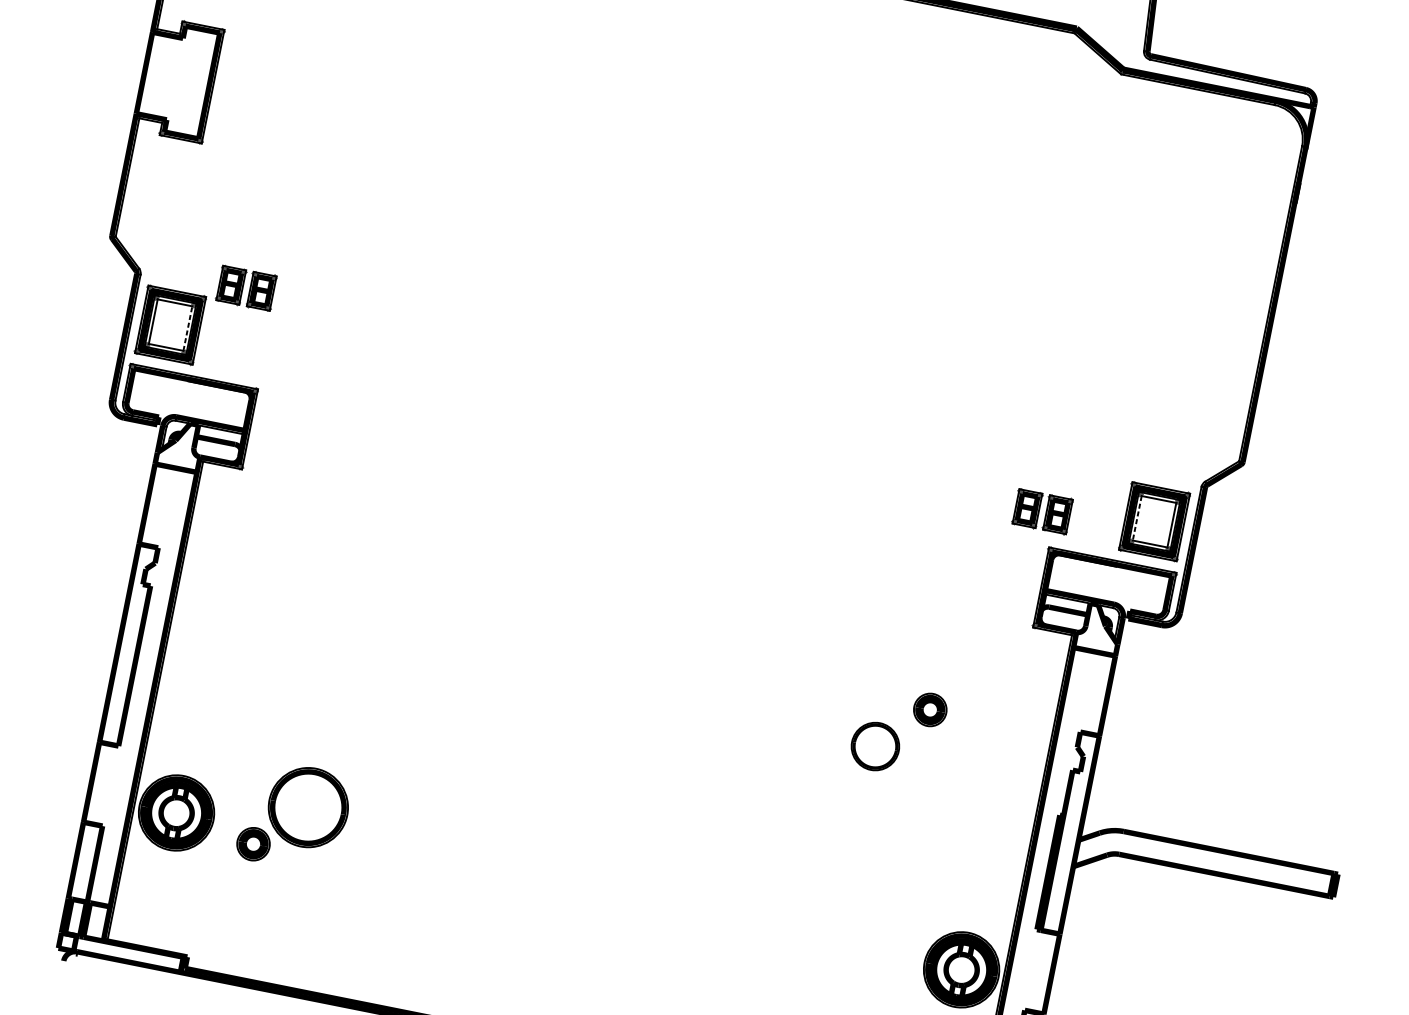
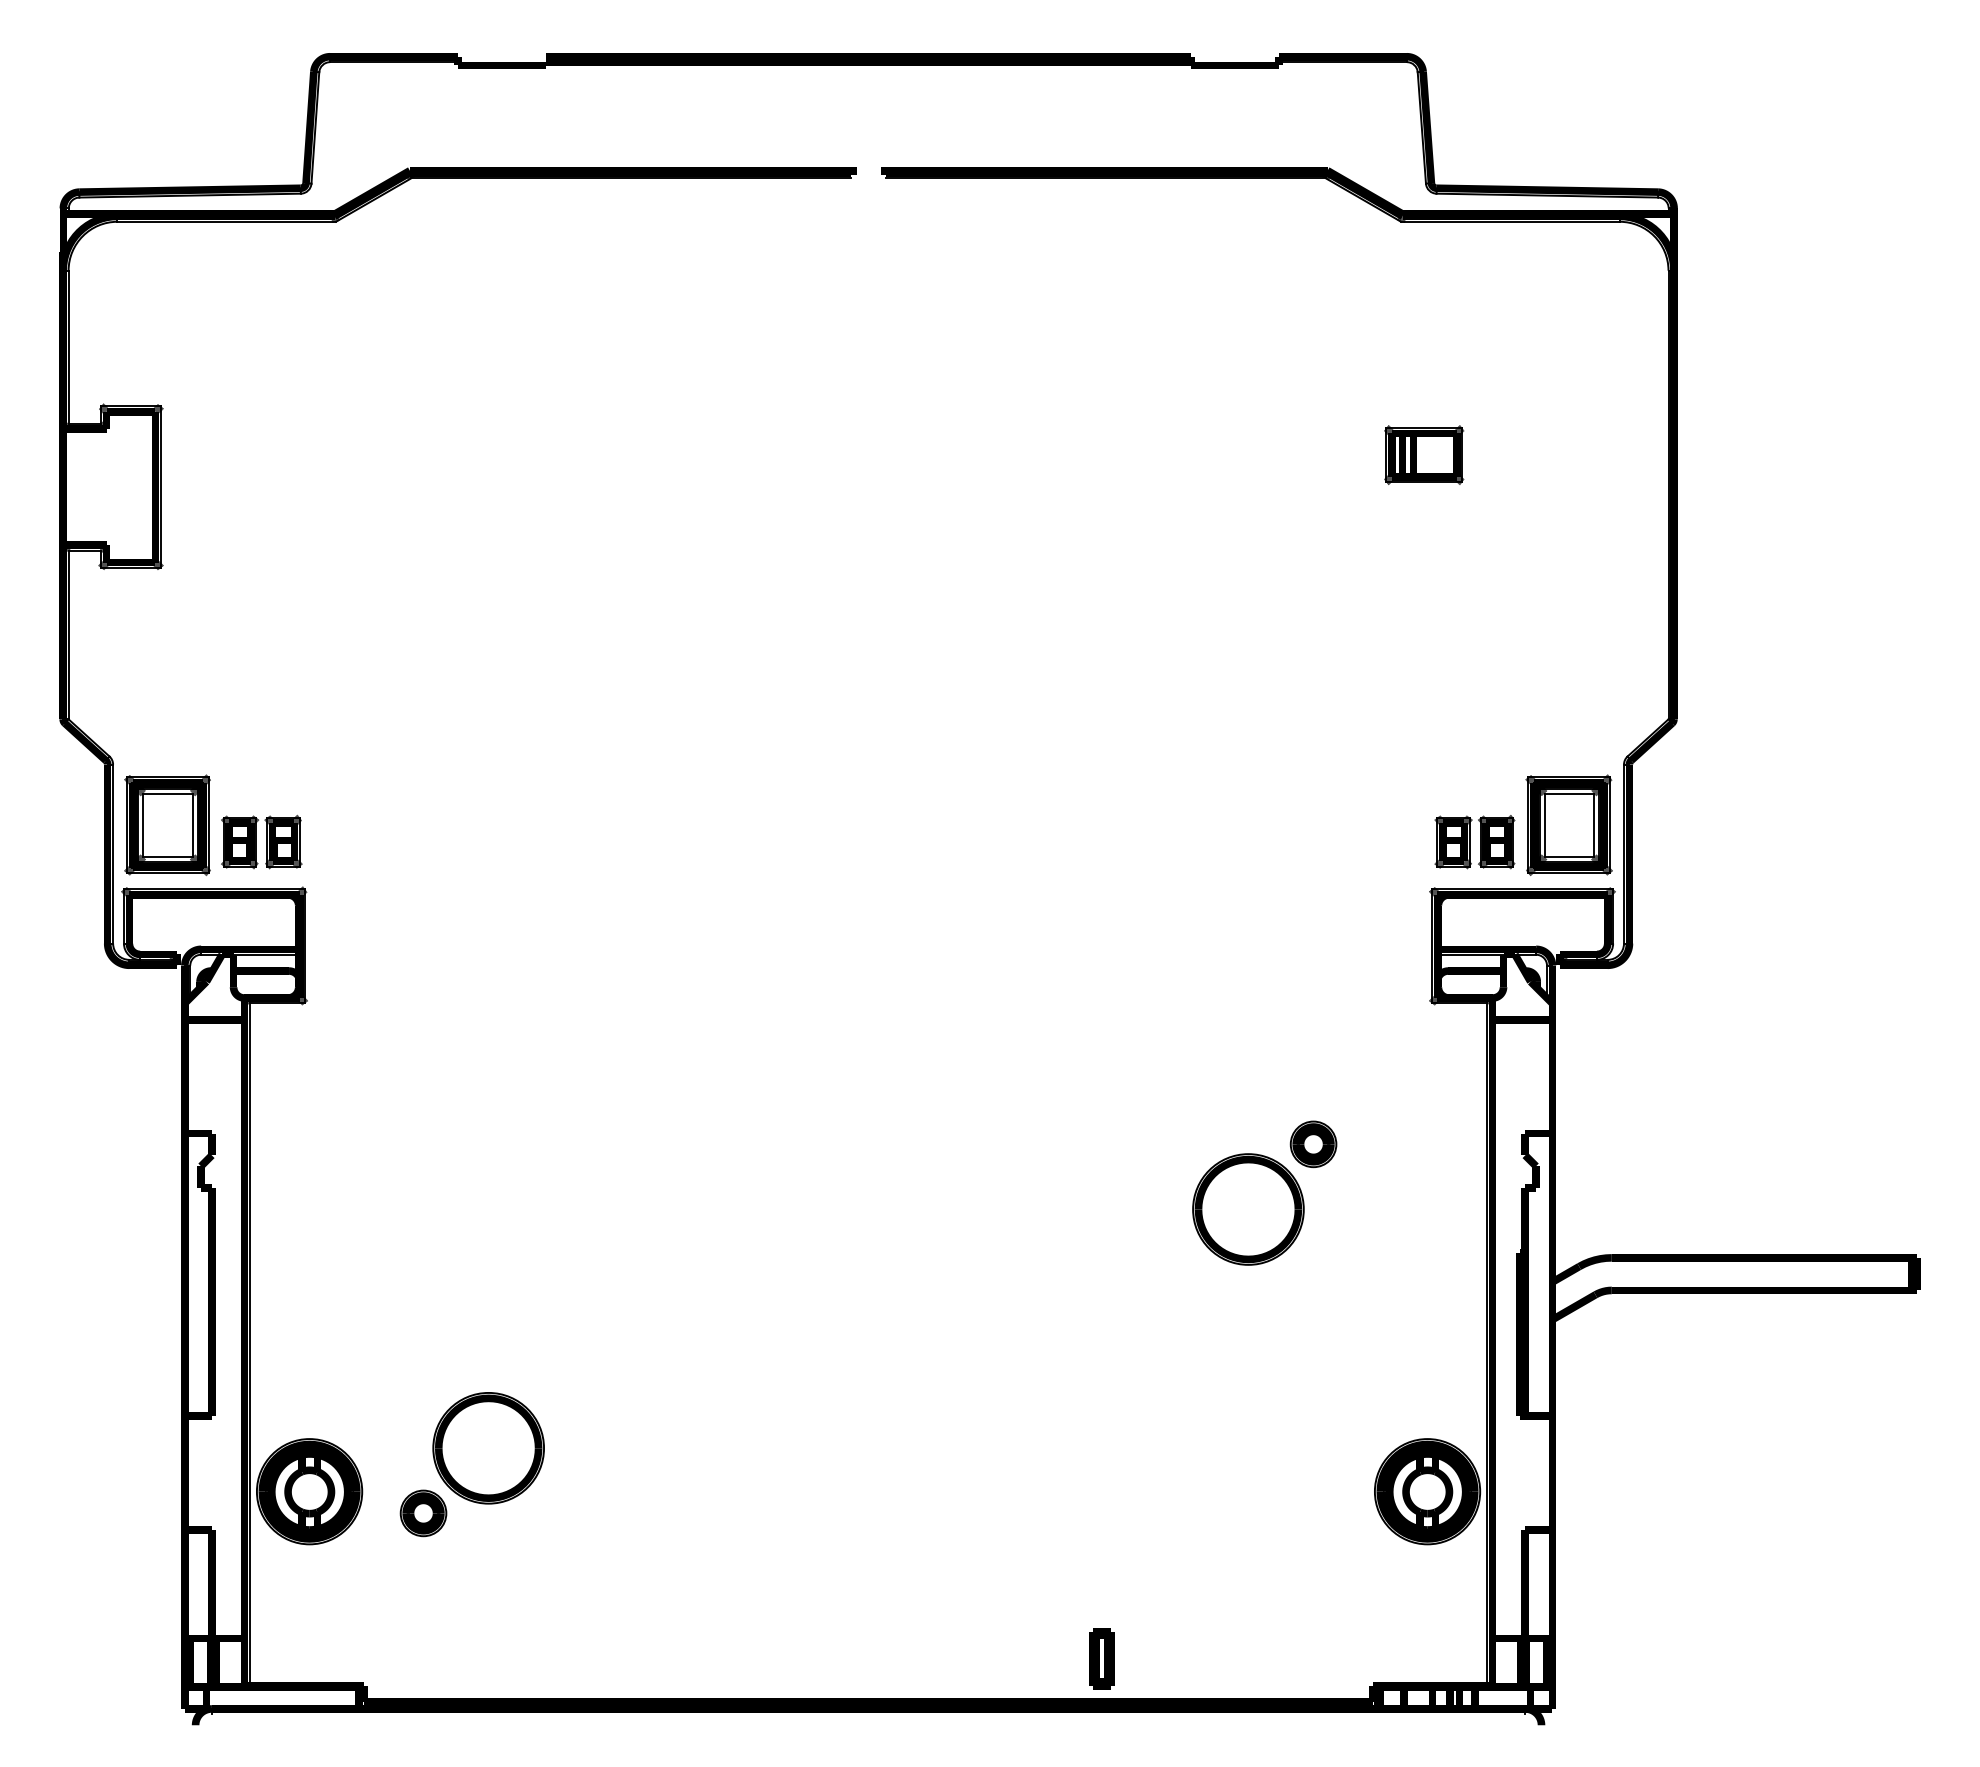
part: (1105, 241) -> (1424, 454), added
part: (246, 287) -> (261, 841), moved
line: (187, 328) -> (192, 825), dashed -> solid
part: (1042, 511) -> (1474, 842), moved
line: (1137, 518) -> (1544, 825), dashed -> solid
part: (875, 746) -> (1248, 1209), size x1.67

